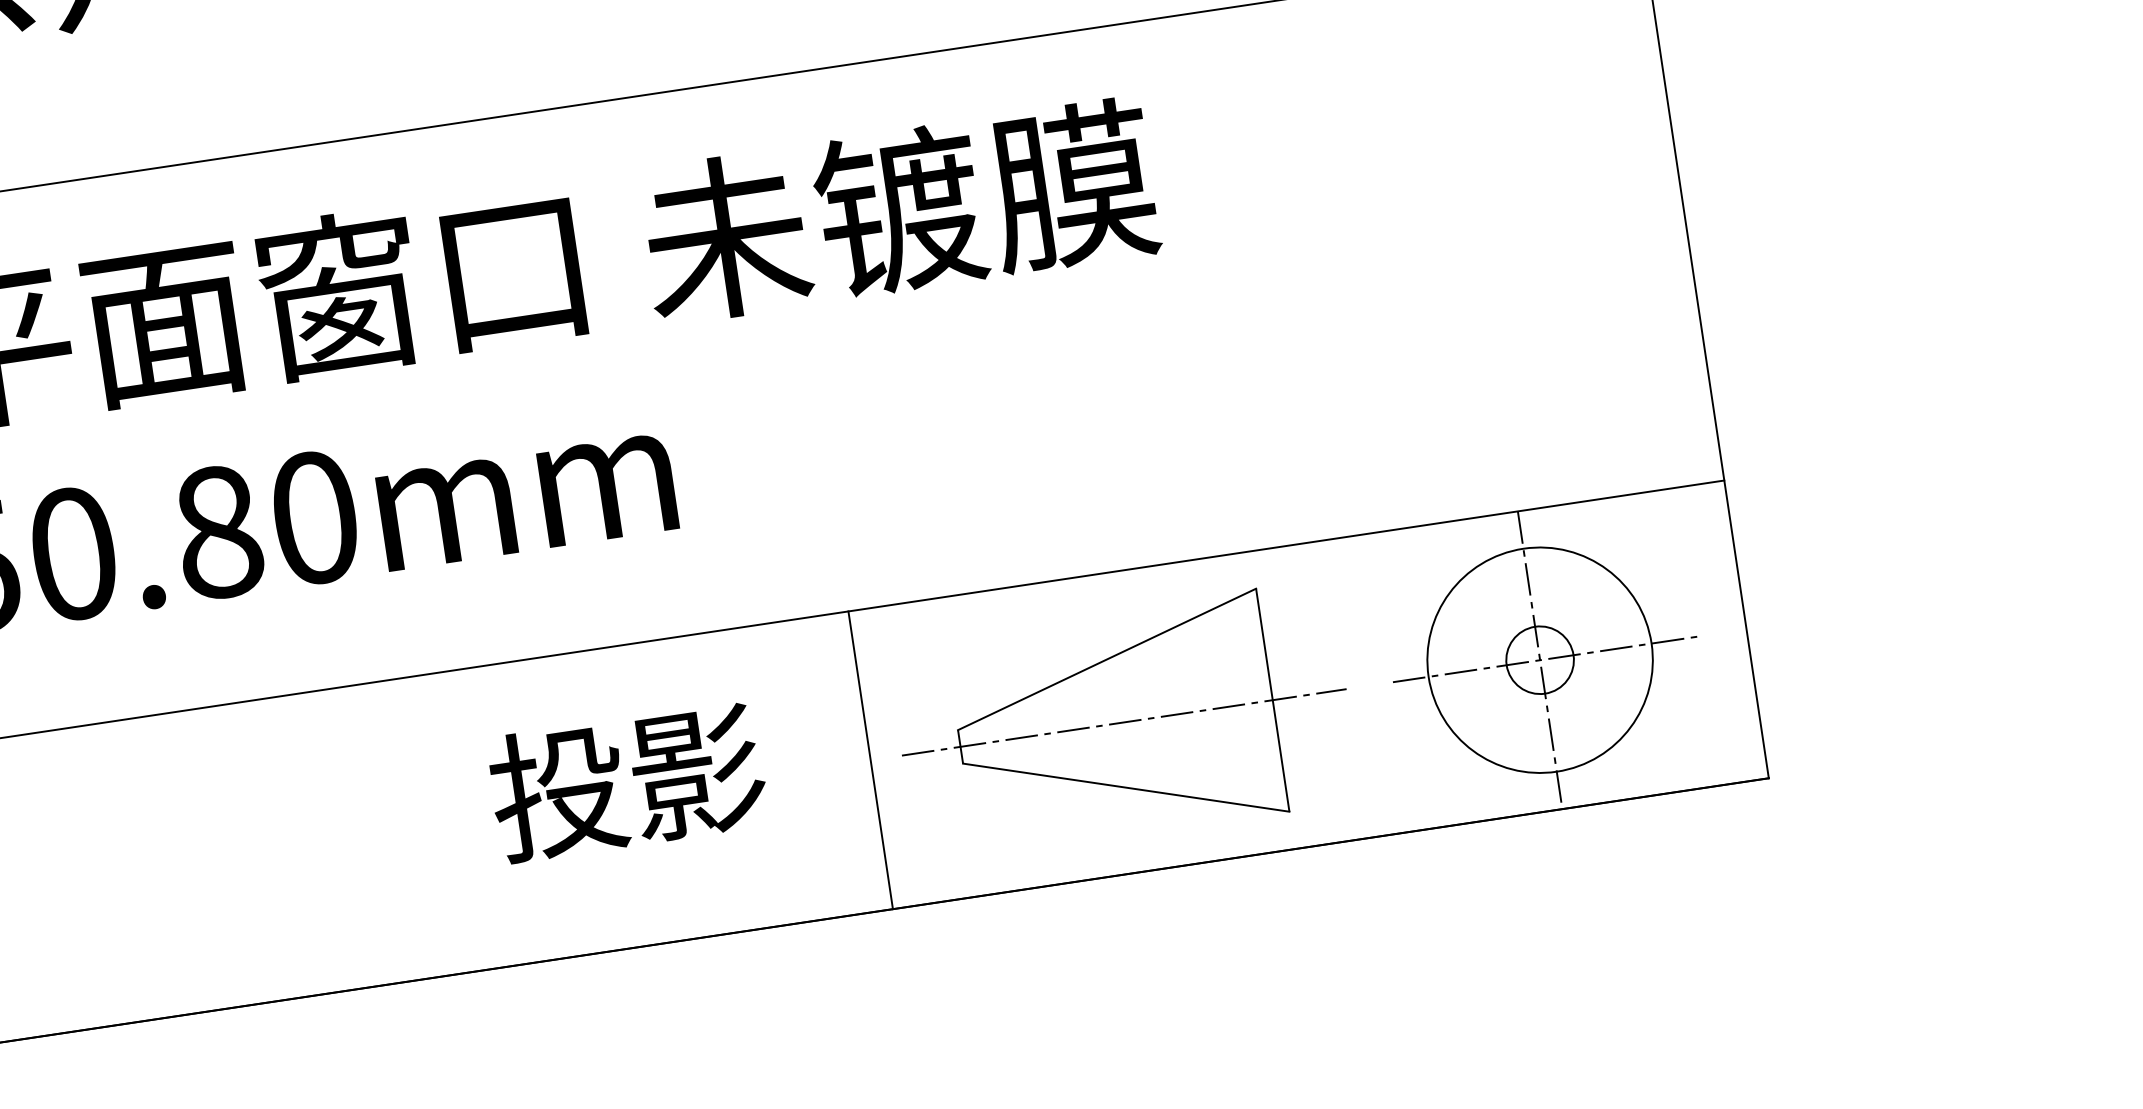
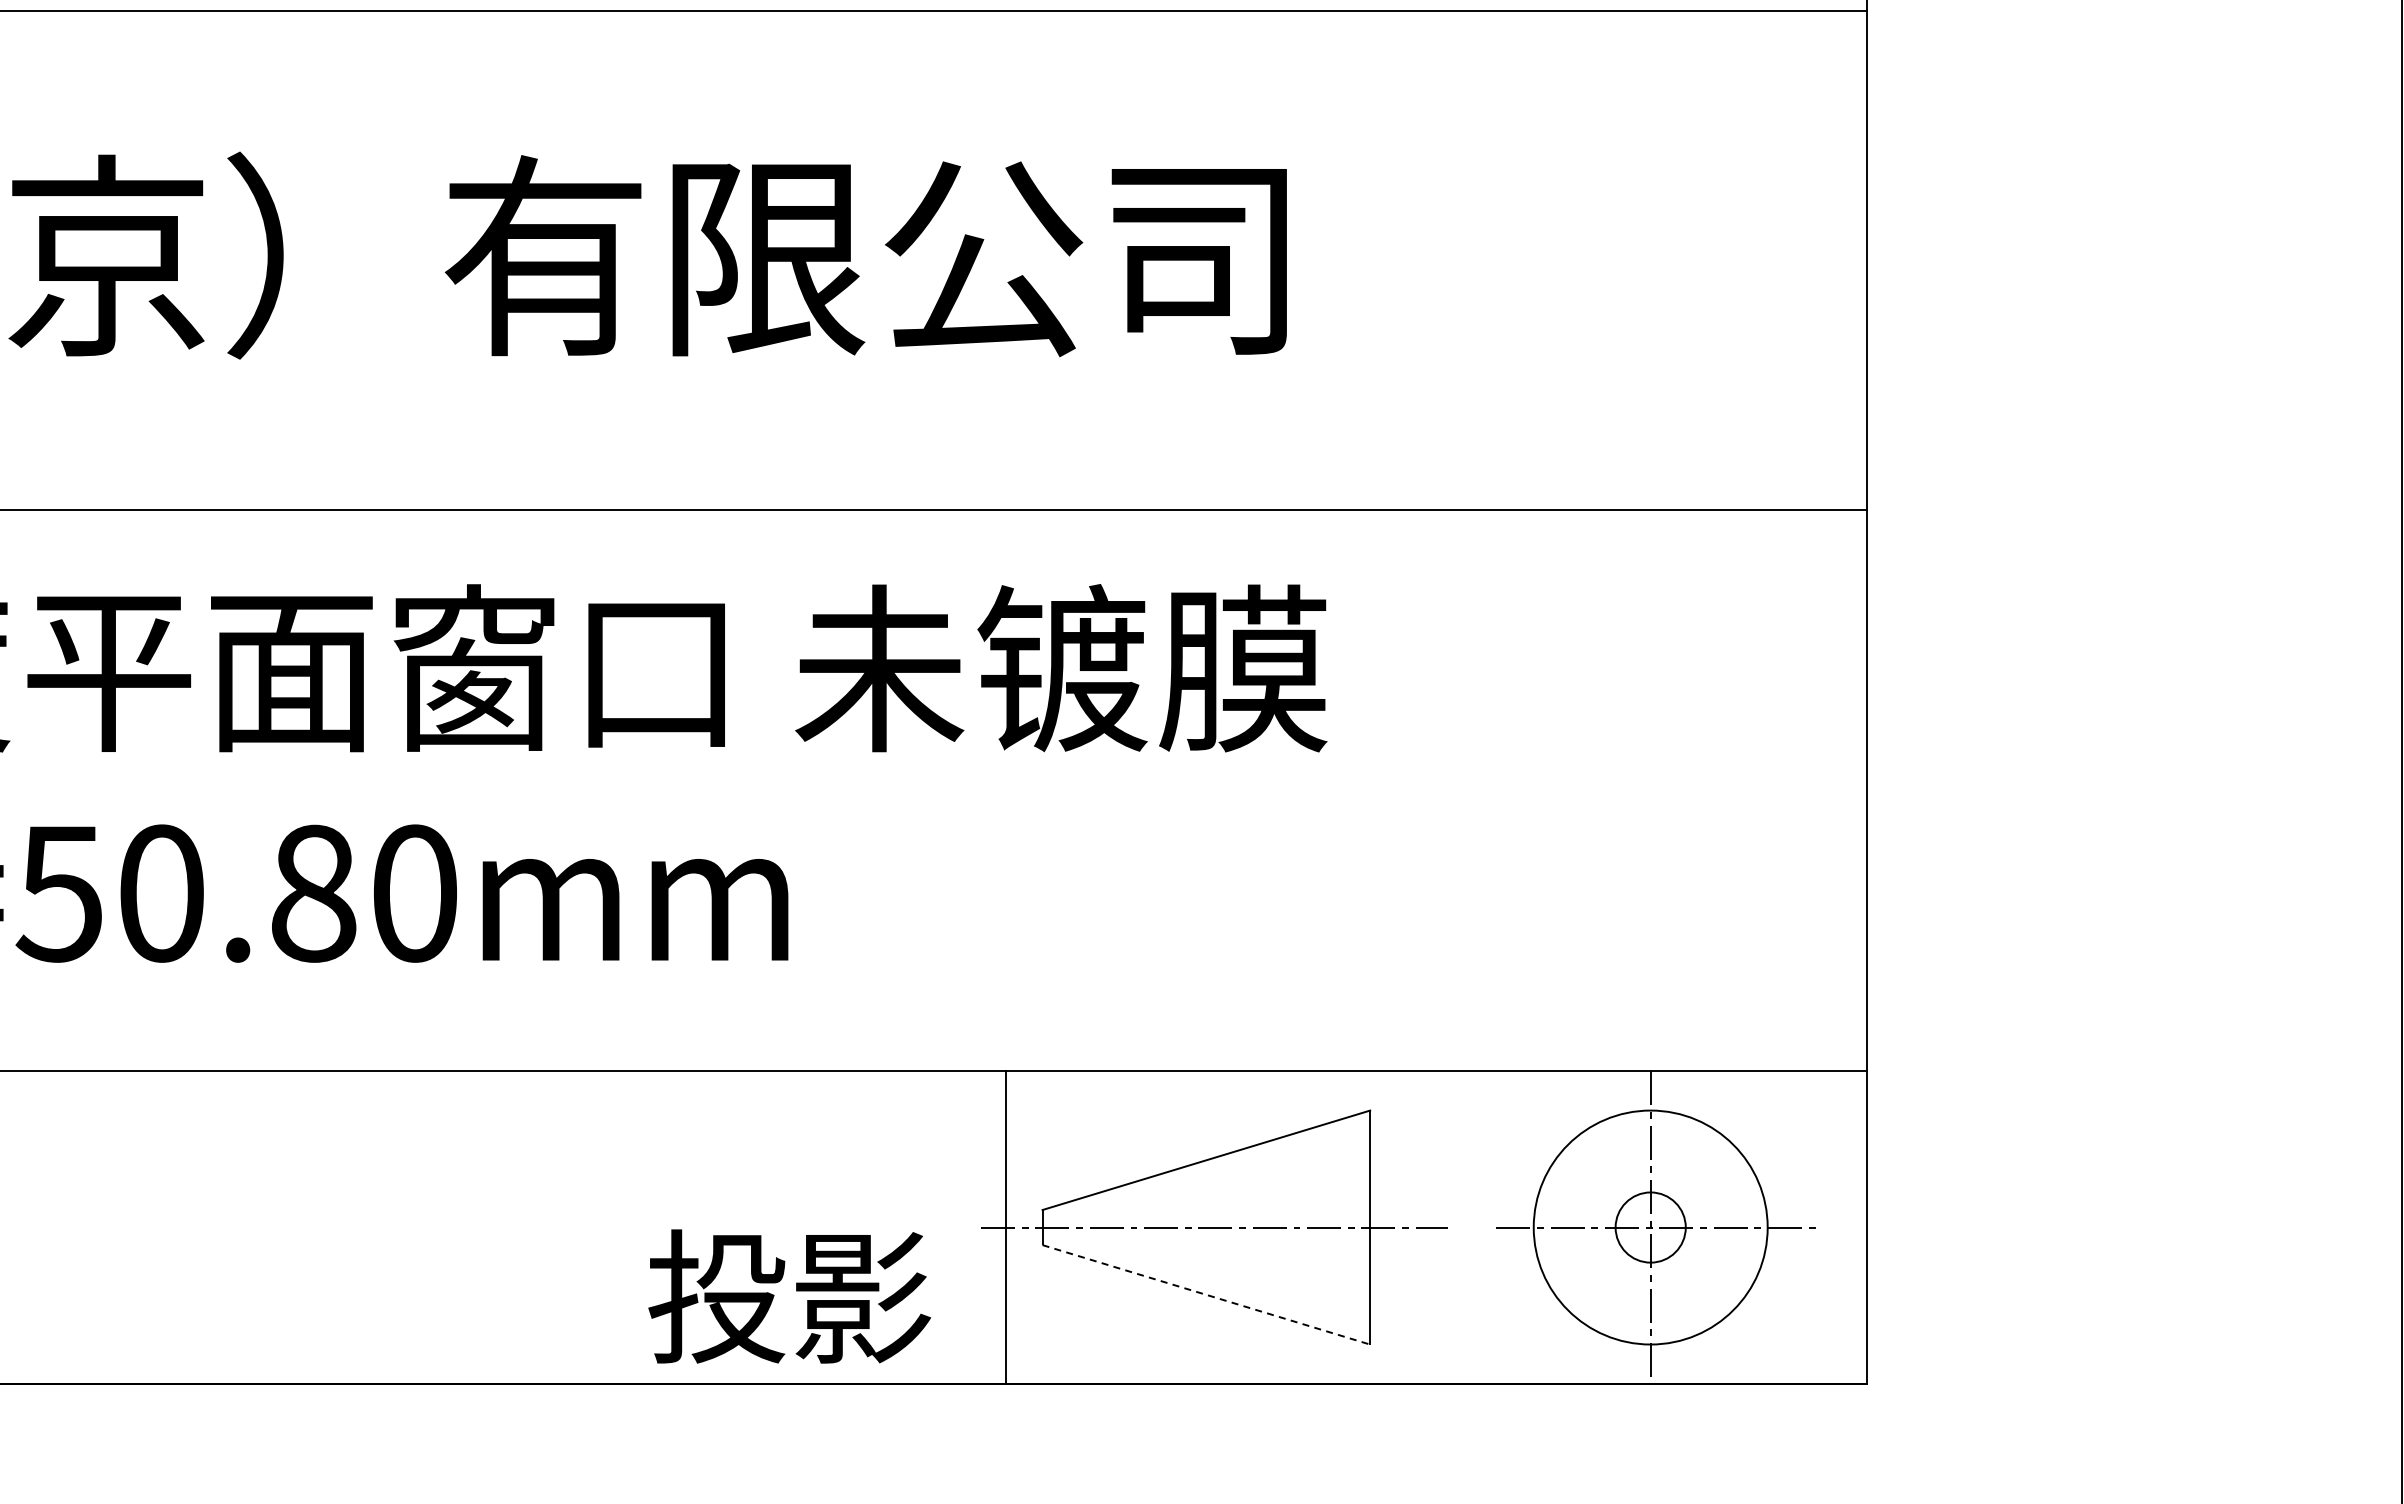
line: (870, 760) -> (1006, 1227), moved
text: (627, 781) -> (789, 1296), moved
line: (1126, 788) -> (1206, 1295), solid -> dashed

